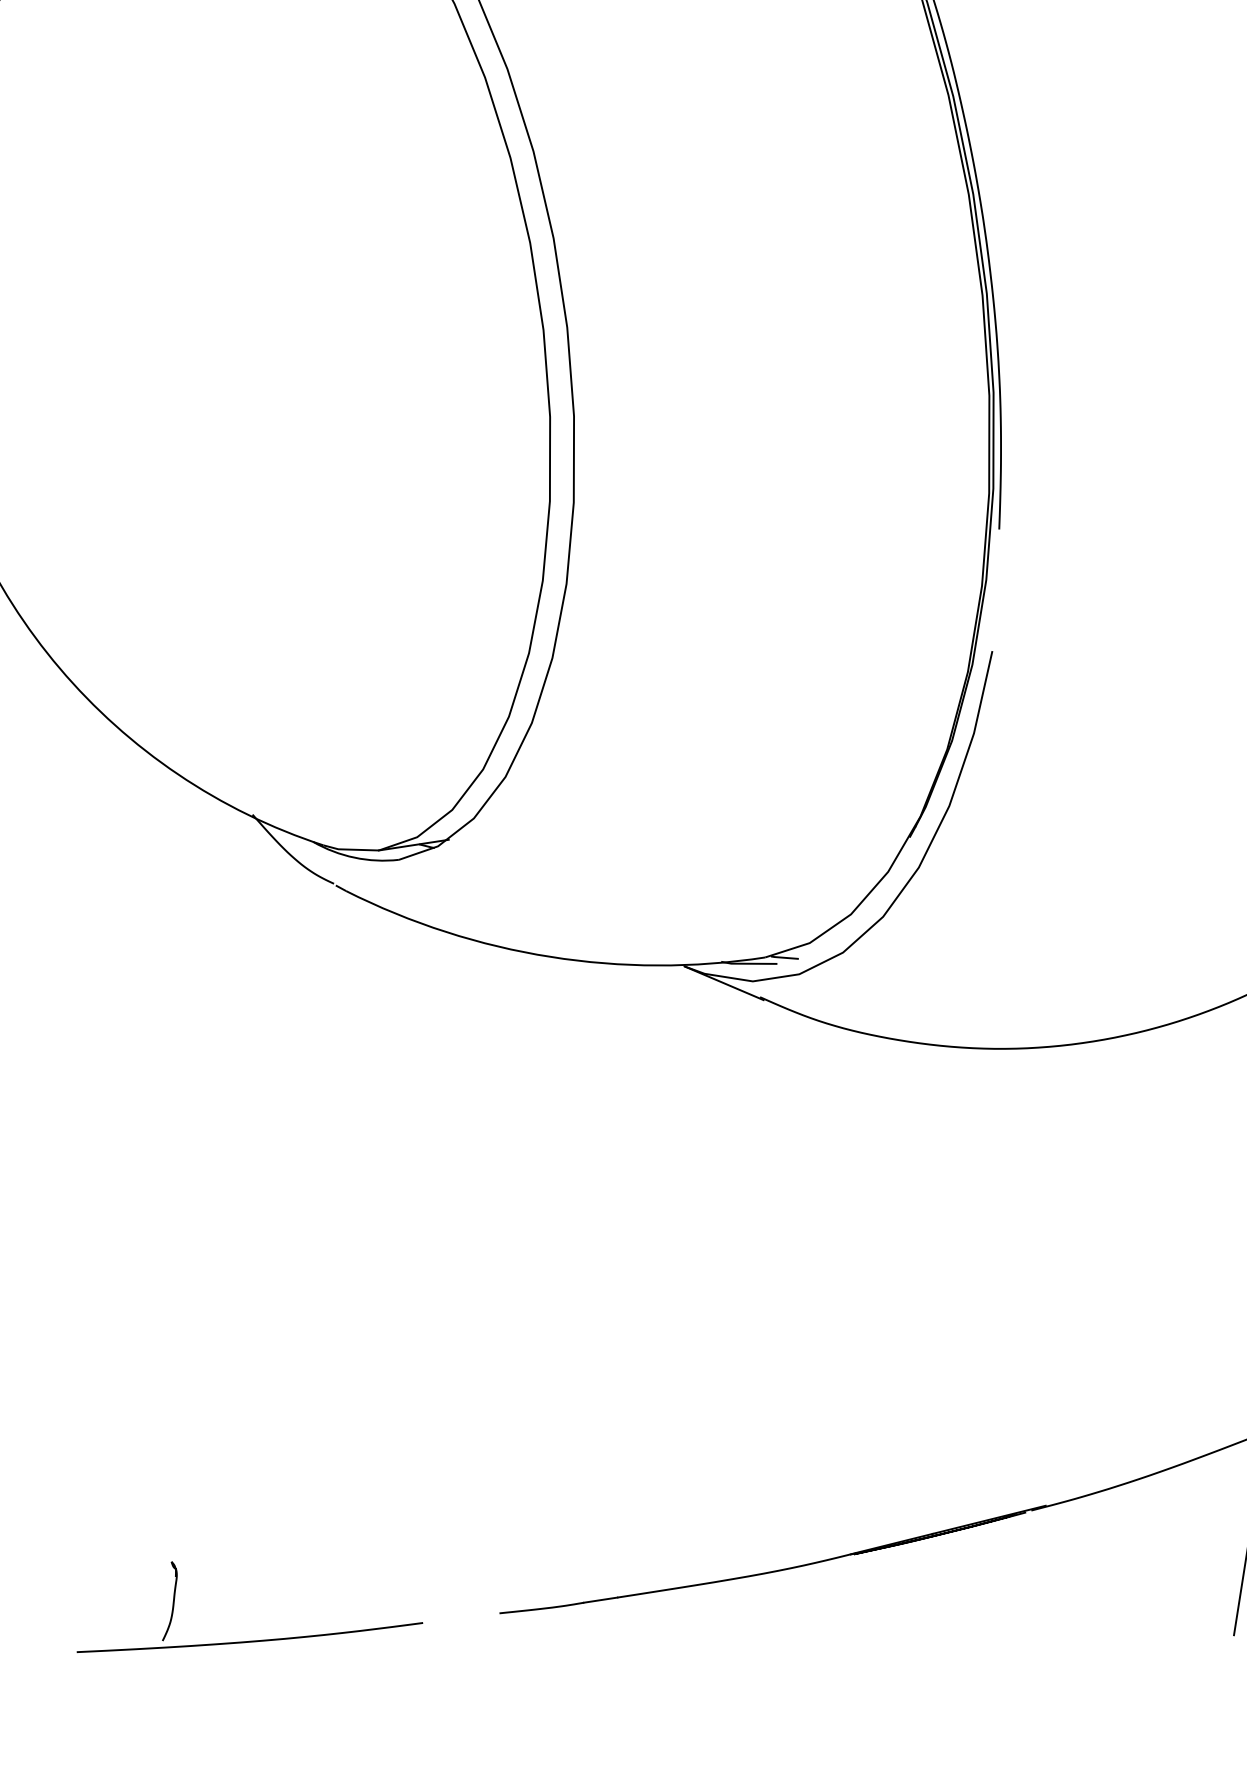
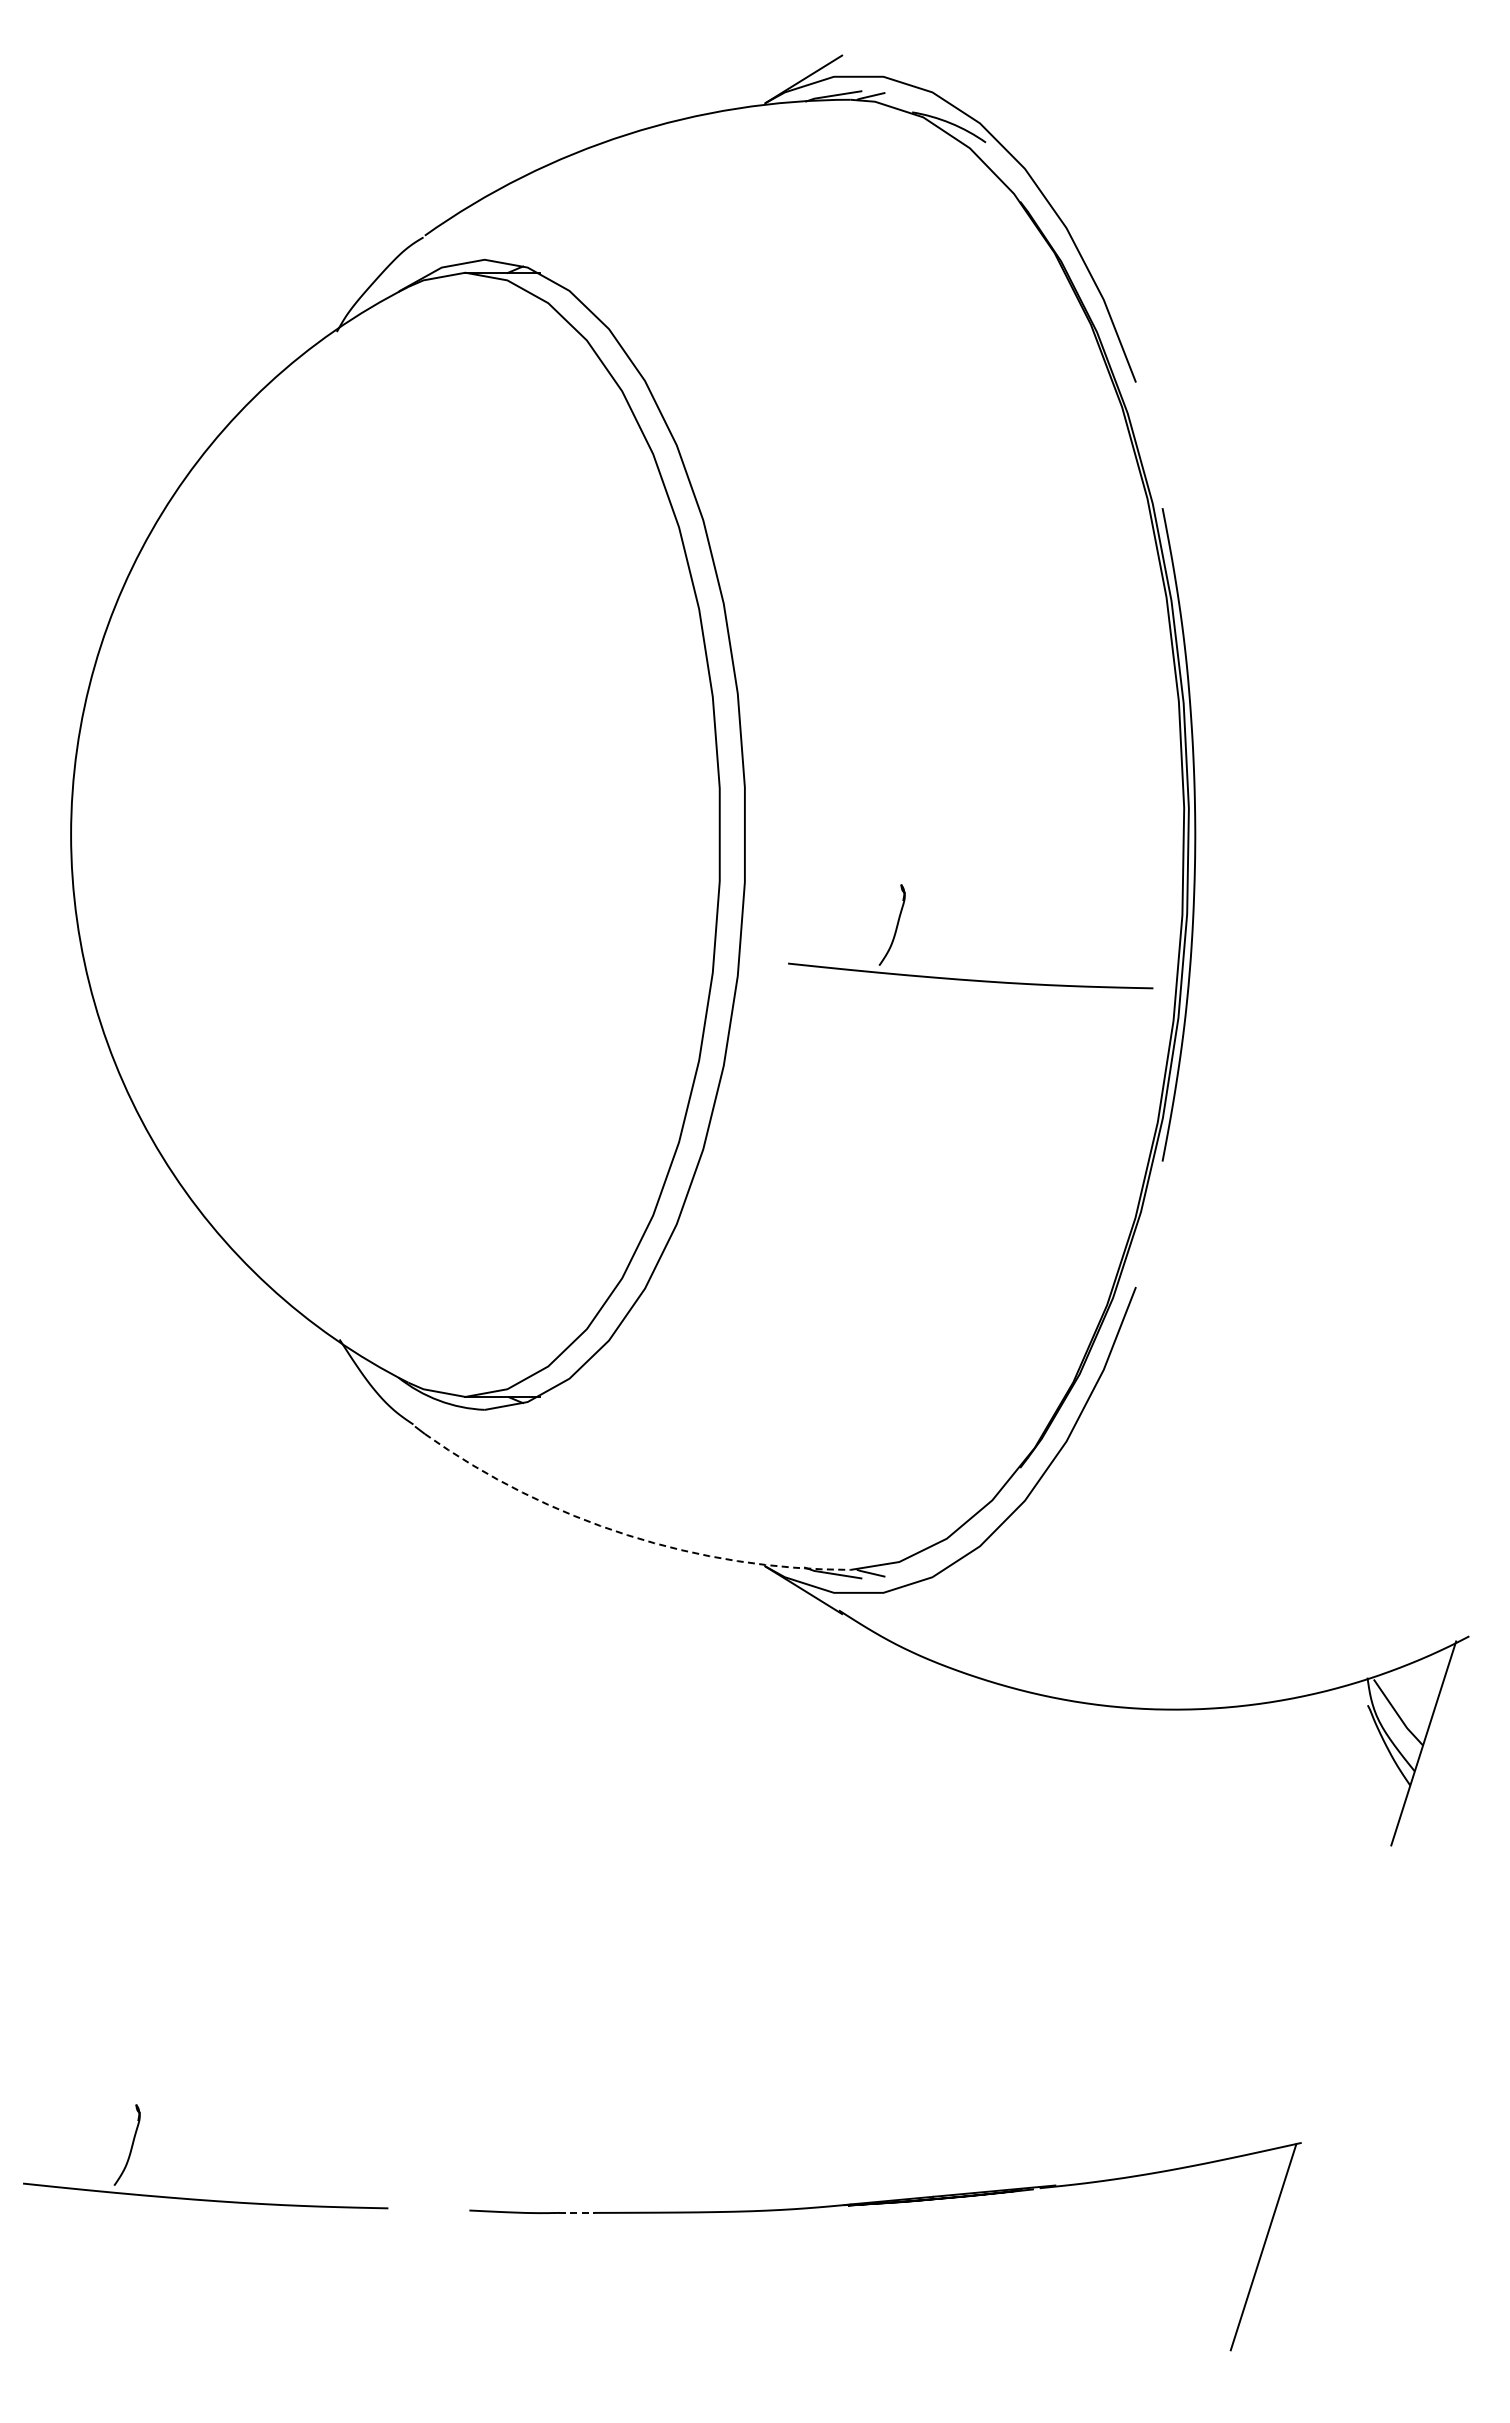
part: (785, 386) -> (962, 978), added
arc: (550, 957) -> (627, 1535), solid -> dashed
line: (600, 1599) -> (576, 2212), solid -> dashed

